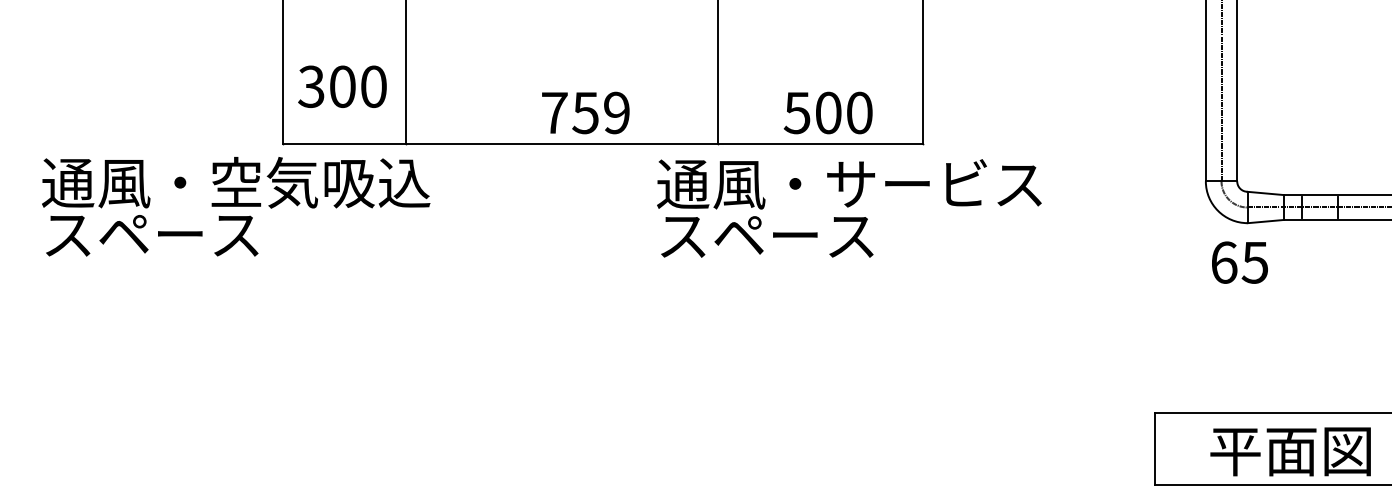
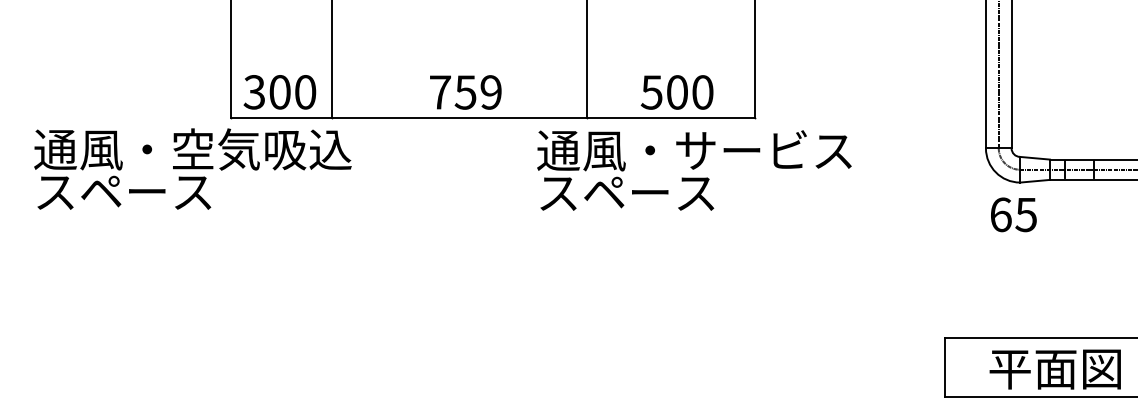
text: (342, 86) -> (279, 92), moved
text: (585, 112) -> (465, 92), moved

